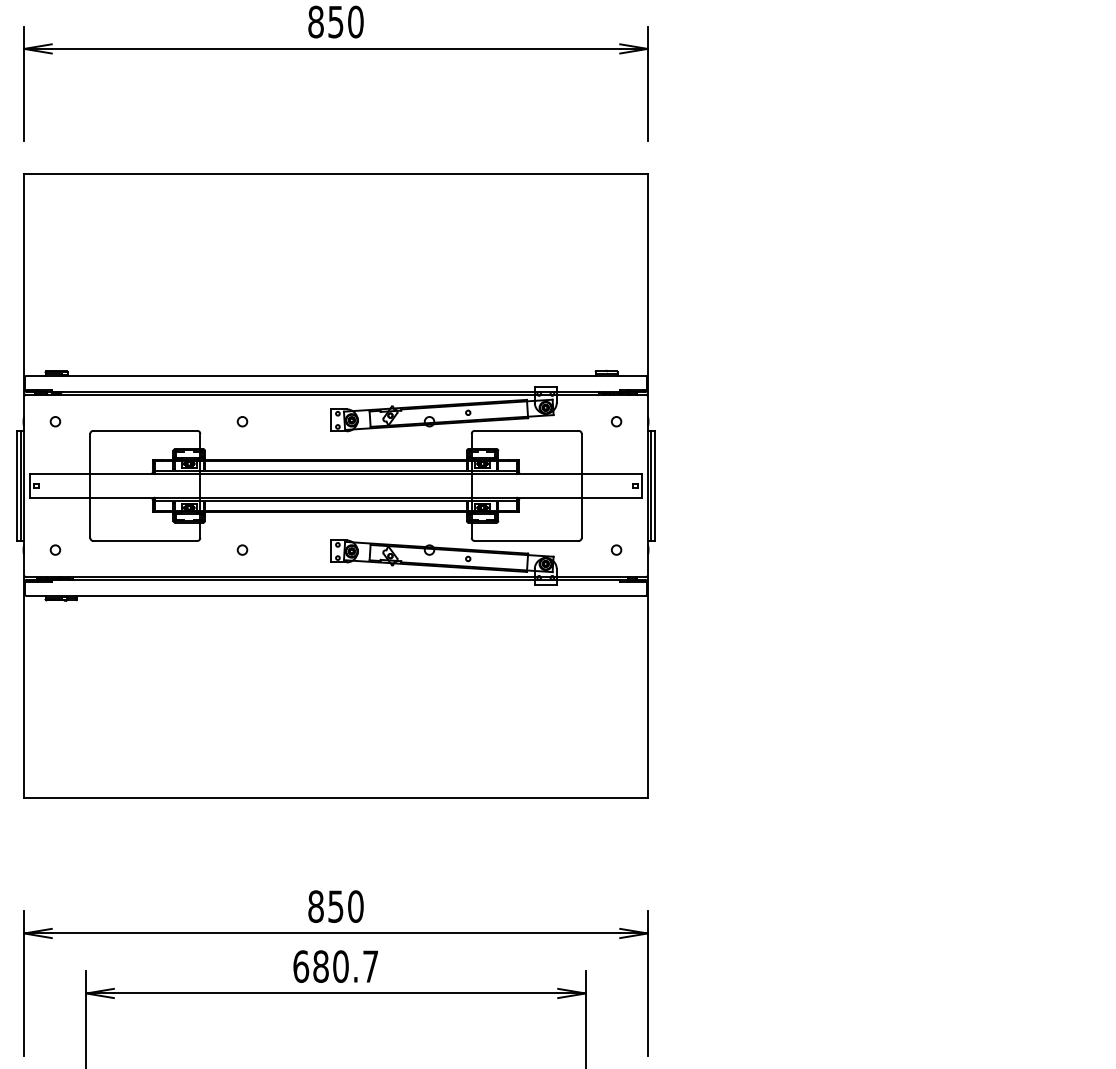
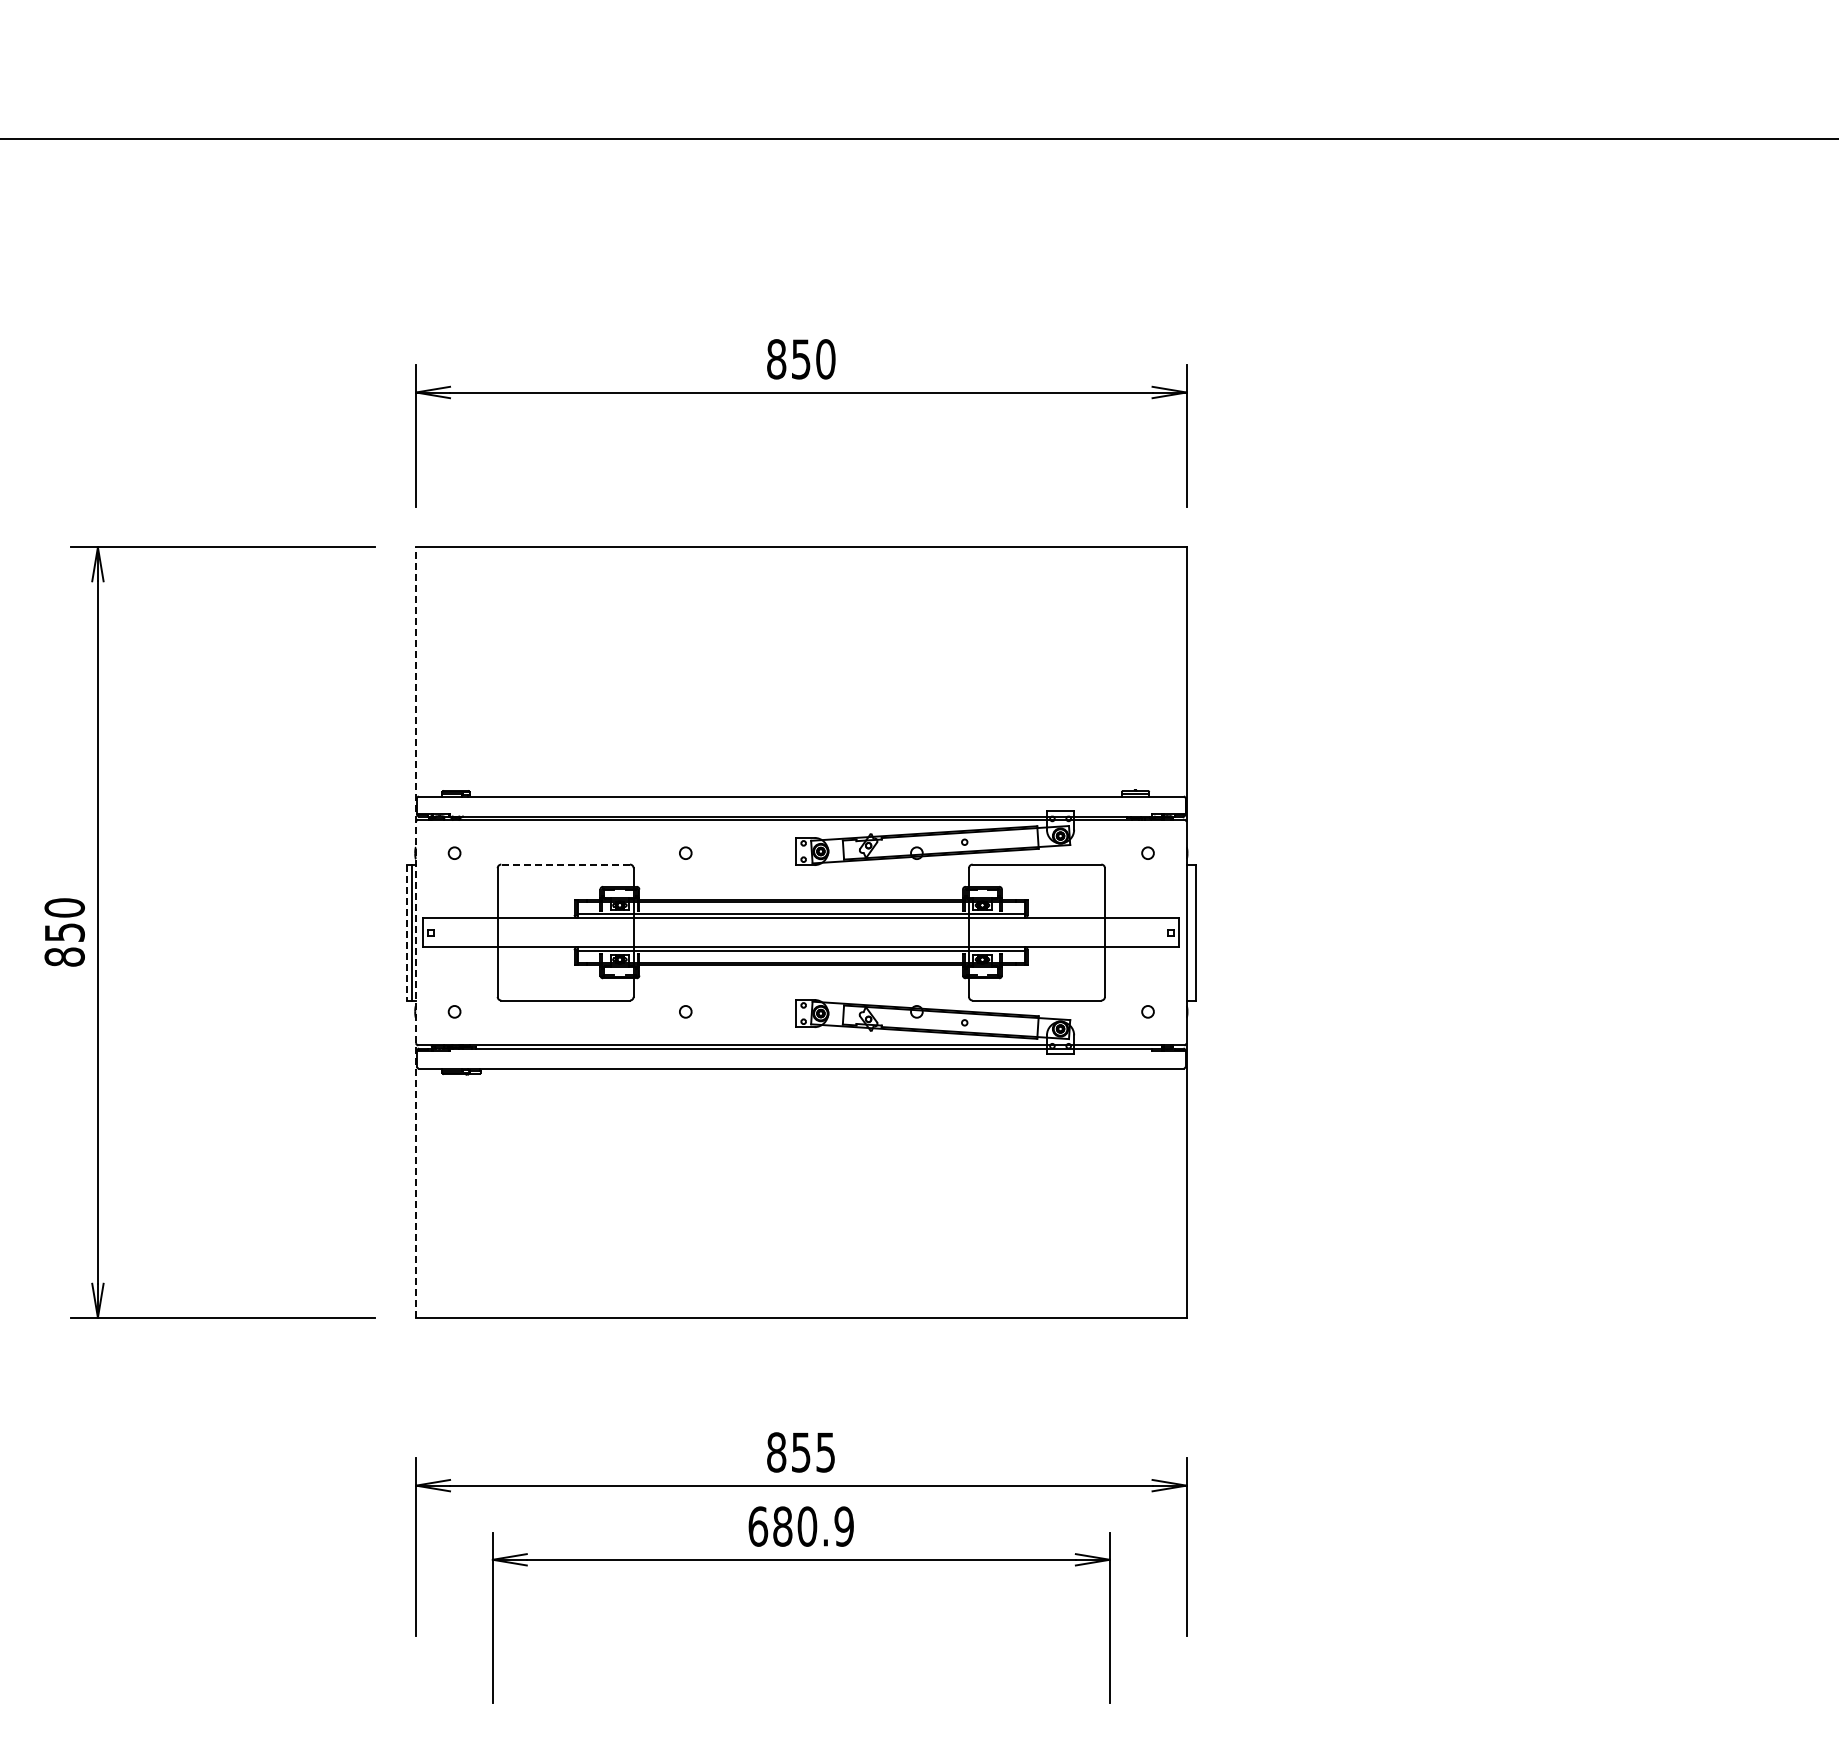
line: (145, 430) -> (565, 864), solid -> dashed
line: (17, 485) -> (407, 932), solid -> dashed
line: (24, 485) -> (416, 932), solid -> dashed
line: (651, 485) -> (1191, 932), removed
text: (355, 906) -> (825, 1452), 850 -> 855
text: (370, 966) -> (843, 1526), 680.7 -> 680.9

